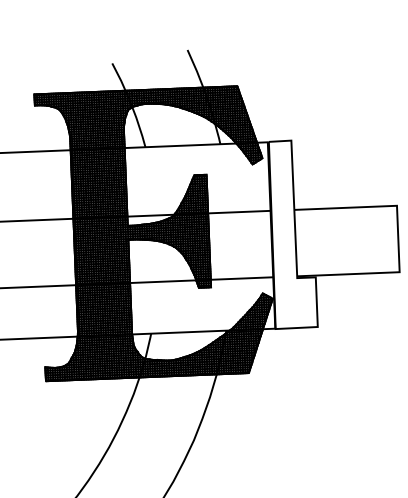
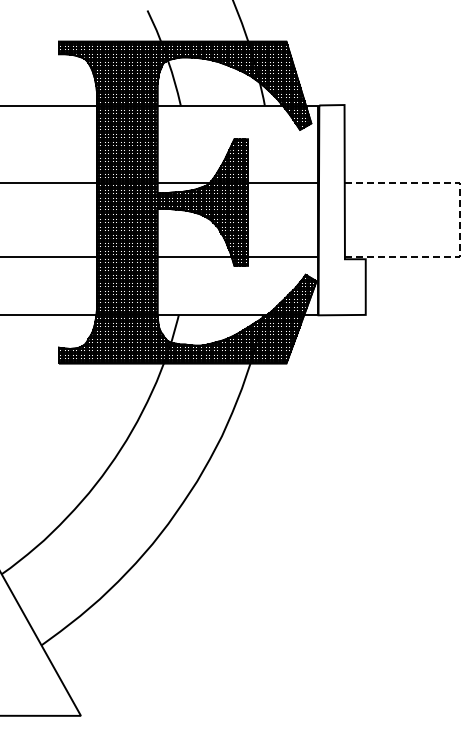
line: (397, 238) -> (459, 219), solid -> dashed

